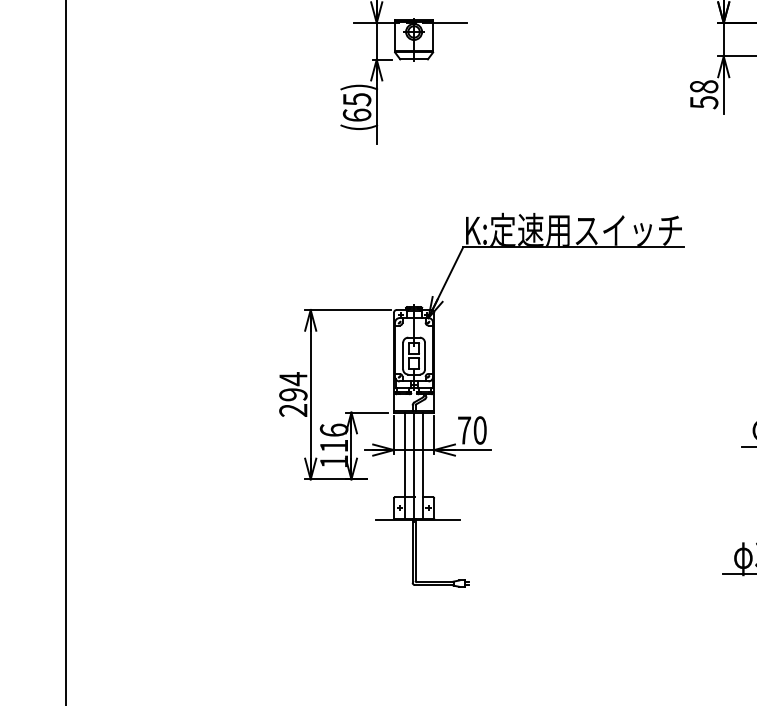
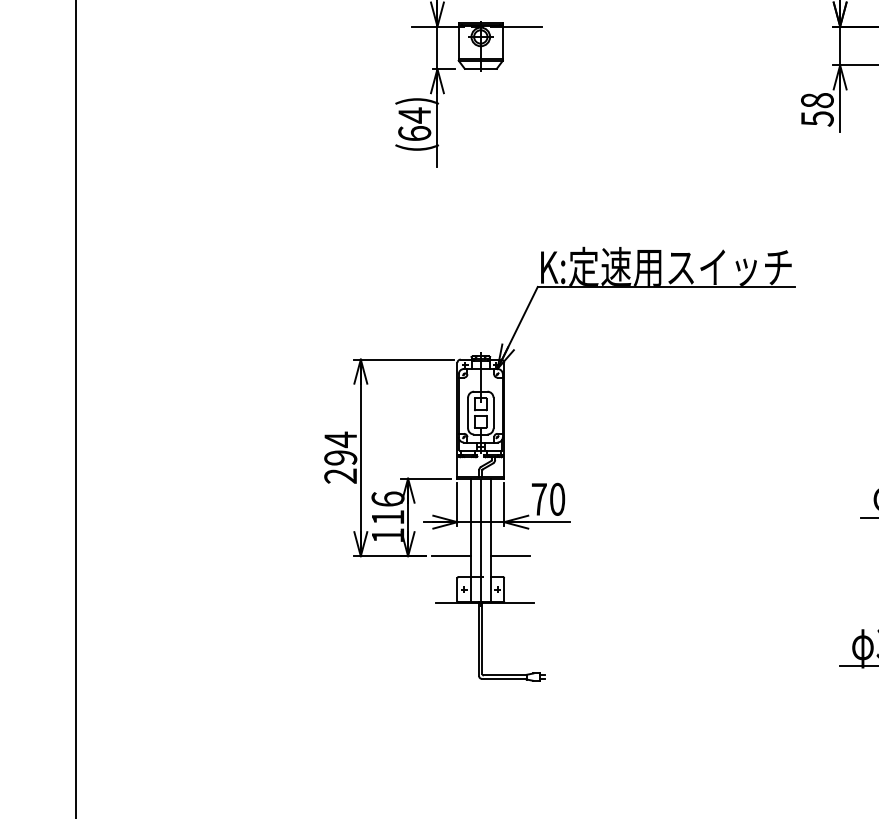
text: (356, 99) -> (414, 115), (65) -> (64)
line: (388, 479) -> (451, 556), added
line: (438, 479) -> (509, 556), added

